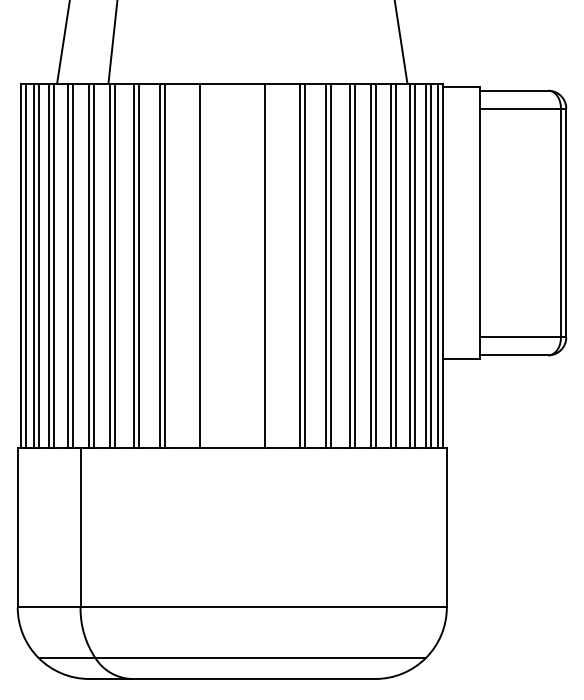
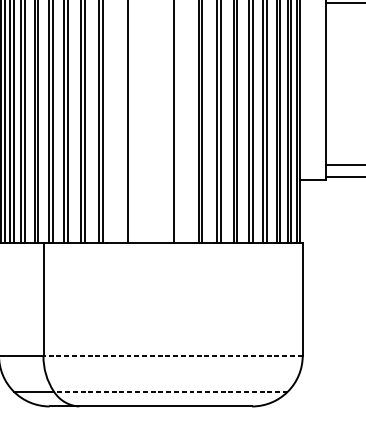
line: (263, 607) -> (172, 355), solid -> dashed
line: (260, 658) -> (170, 391), solid -> dashed

